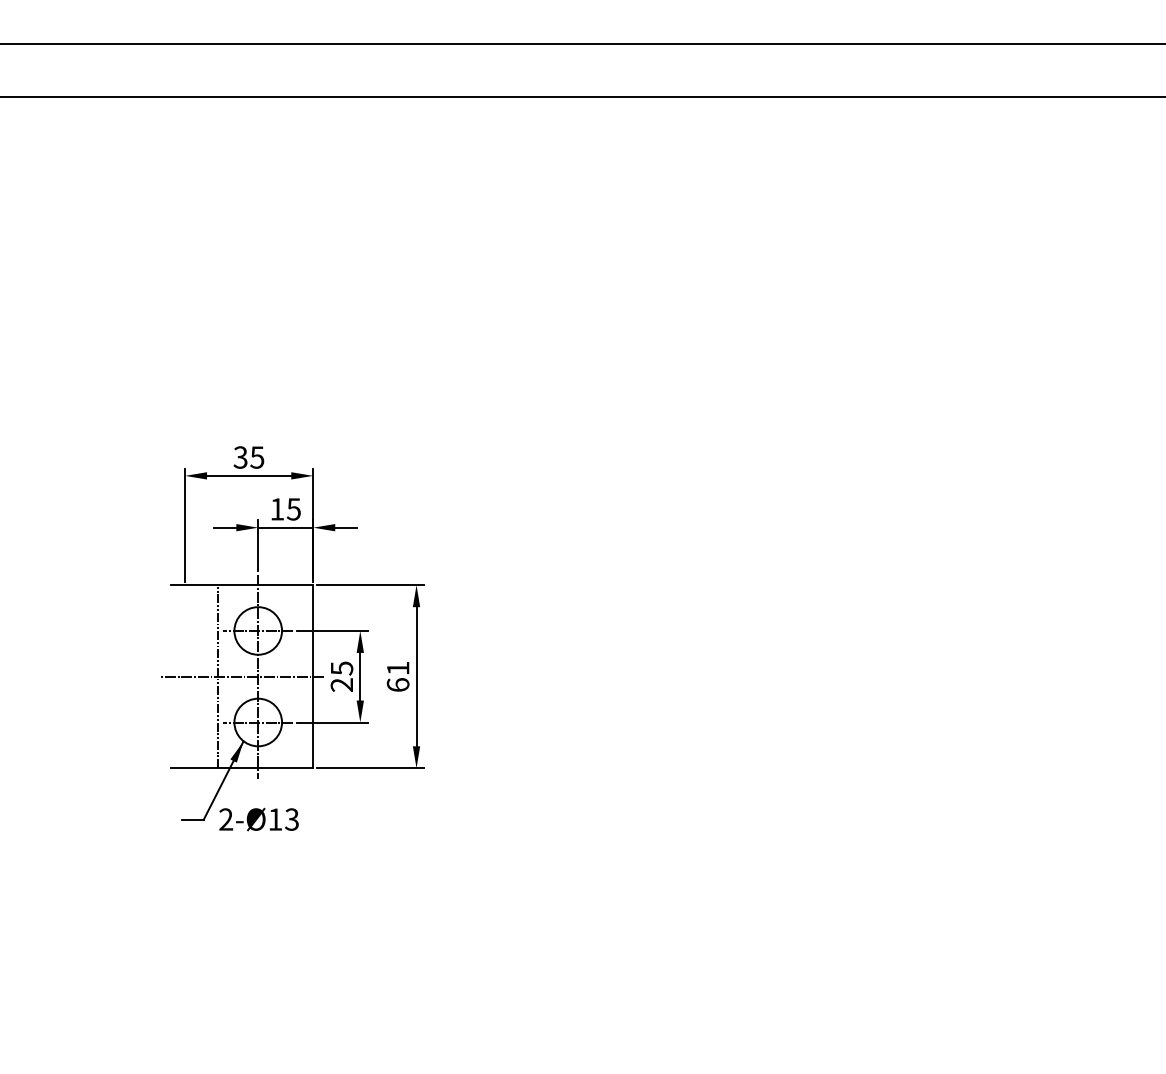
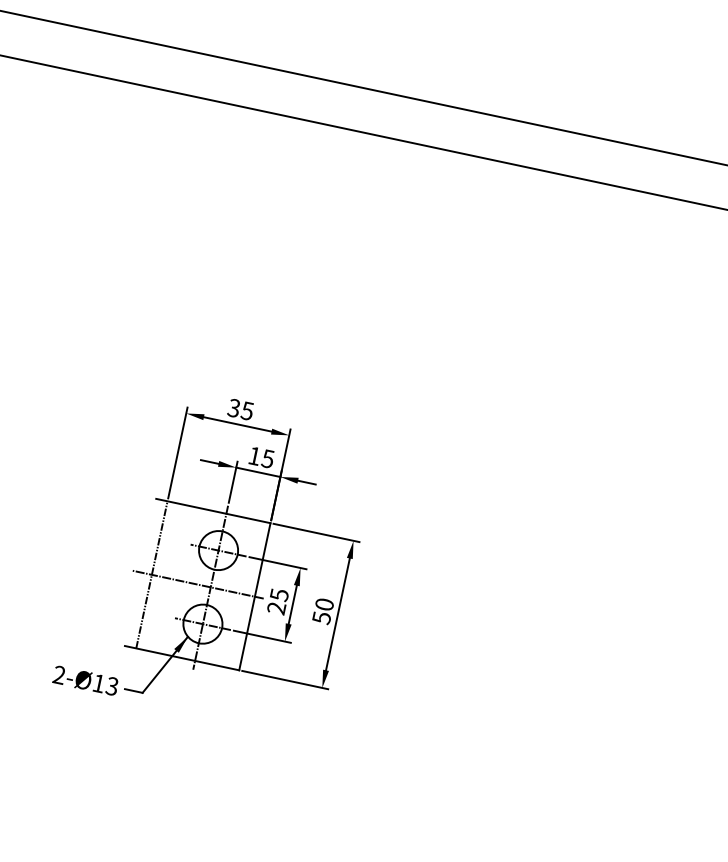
line: (218, 676) -> (152, 574), moved
text: (397, 676) -> (322, 610), 61 -> 50
text: (258, 819) -> (85, 680), moved

